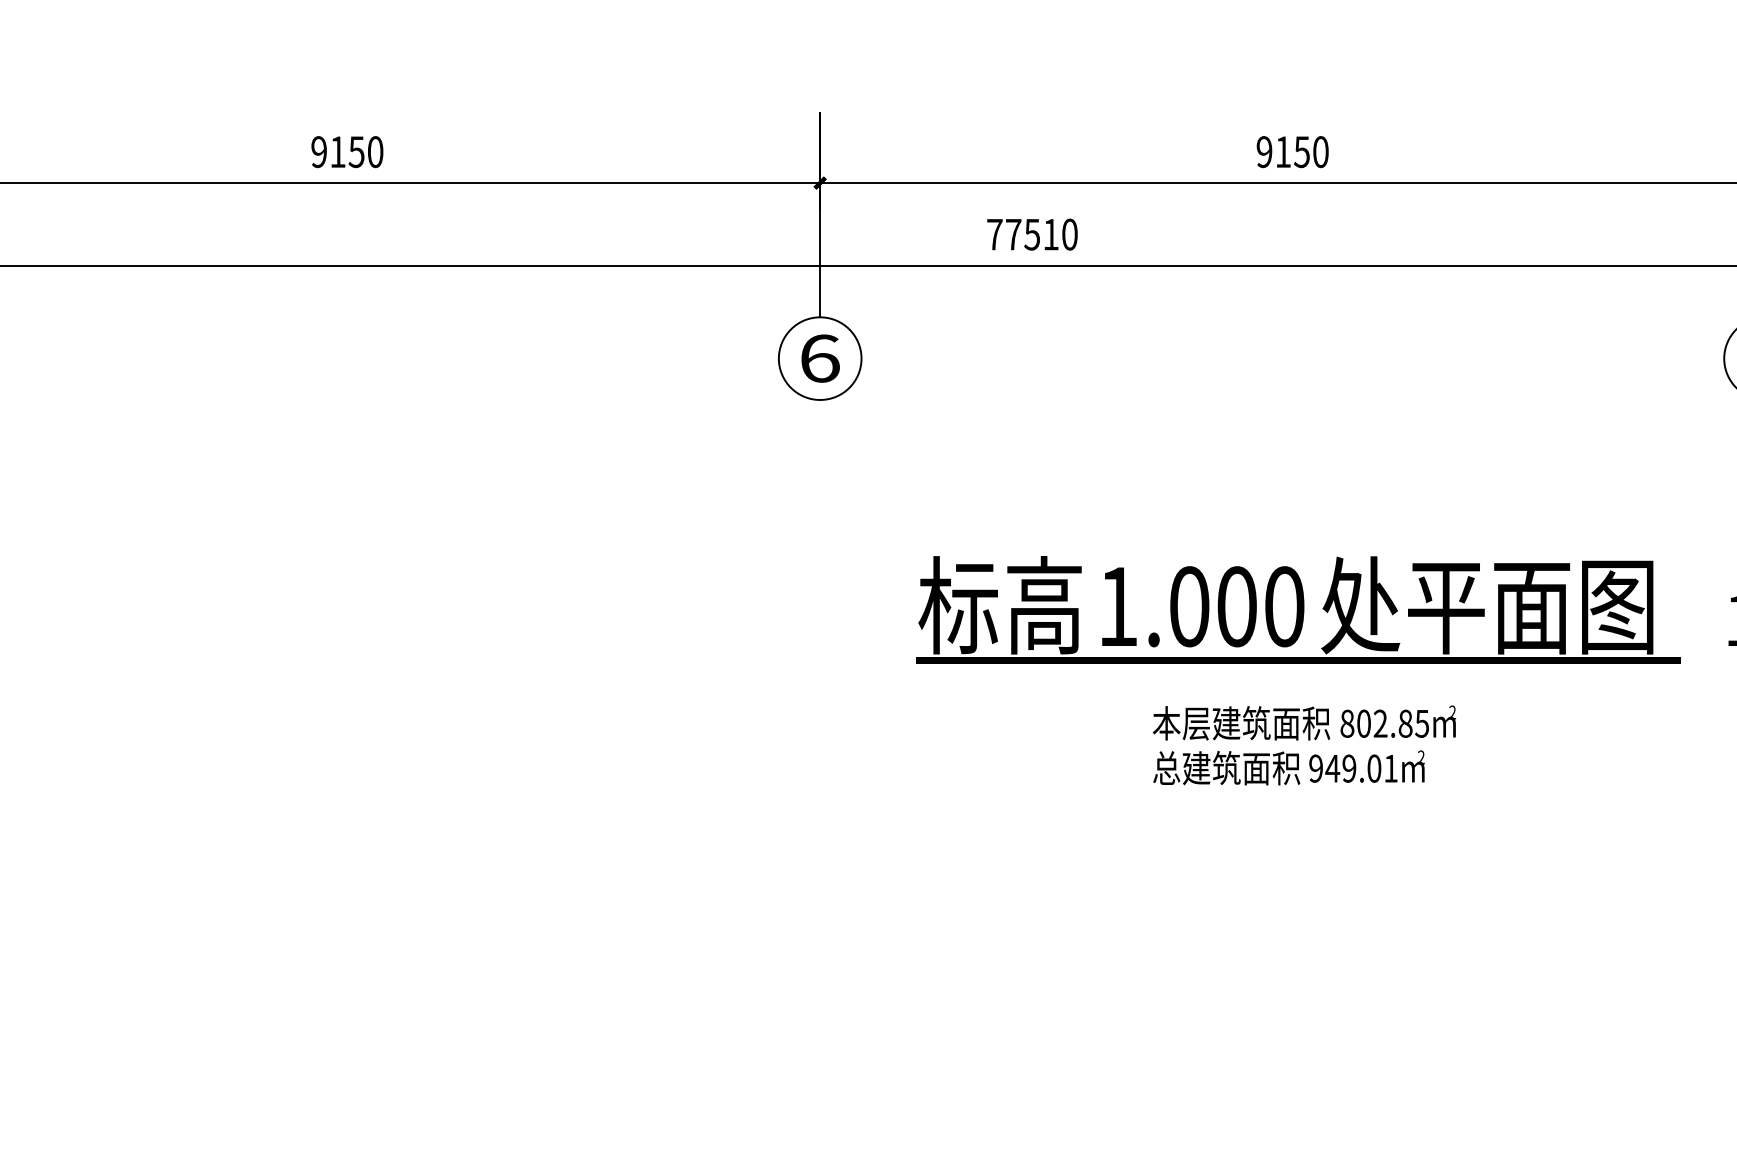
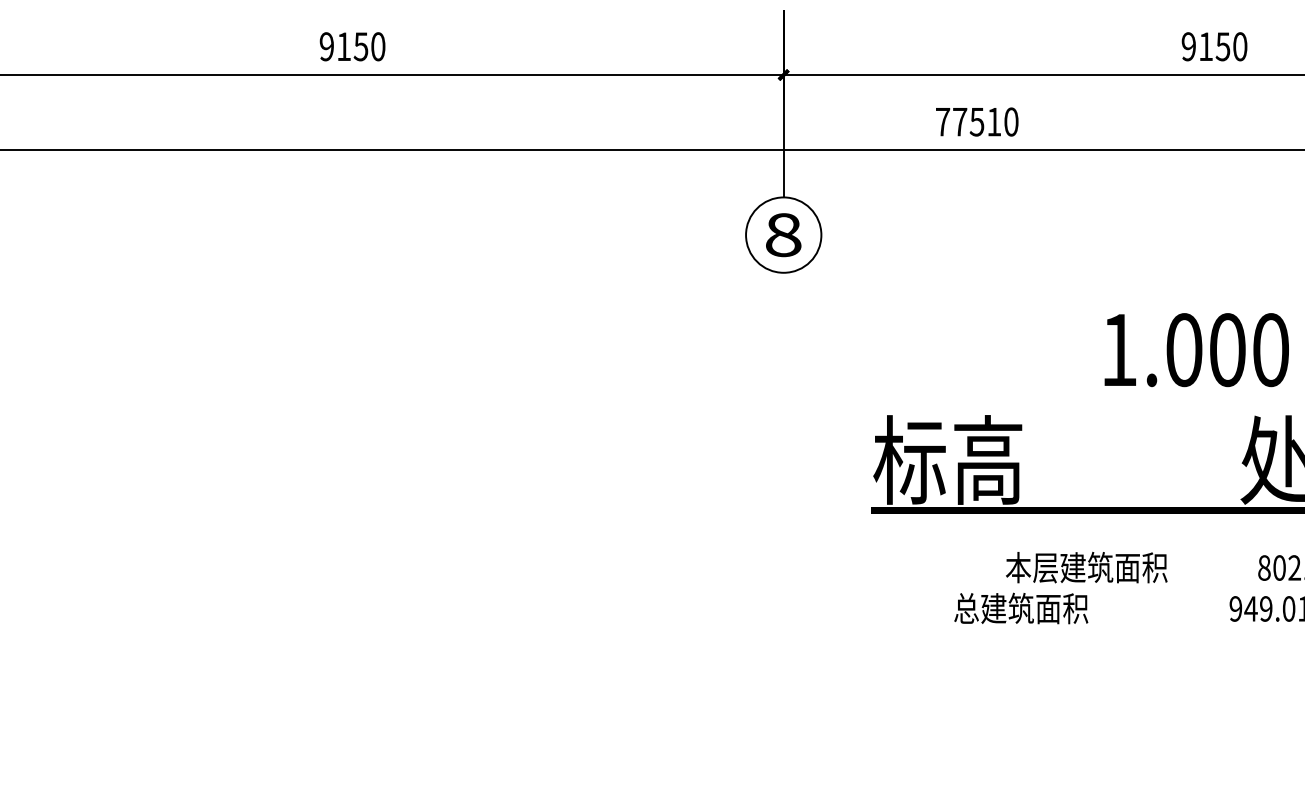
text: (819, 358) -> (783, 234), 6 -> 8
text: (1203, 606) -> (1197, 349), moved
text: (1241, 723) -> (1086, 567), moved
text: (1226, 768) -> (1021, 608), moved

